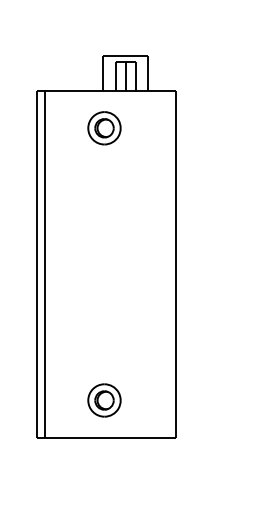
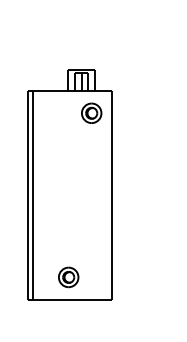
part: (104, 126) -> (91, 112), moved

